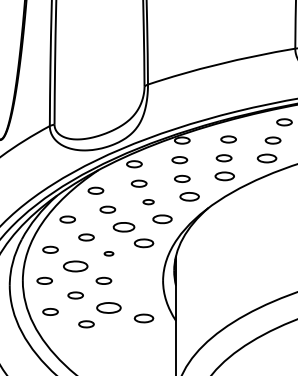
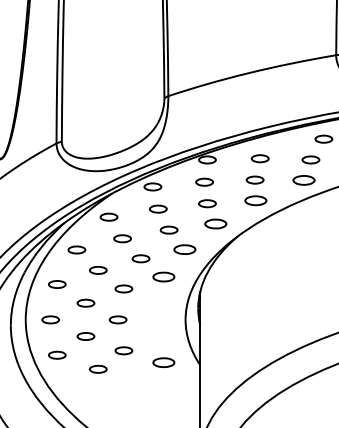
part: (148, 201) -> (168, 229), size x1.43
part: (123, 227) -> (140, 258), size x0.71
part: (108, 253) -> (123, 288), size x1.67
part: (75, 265) -> (85, 302), size x0.62
part: (108, 307) -> (123, 350), size x0.62

